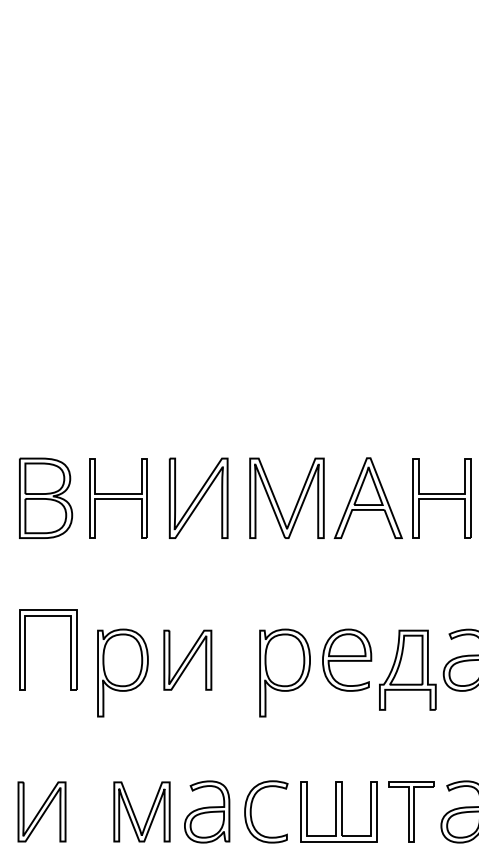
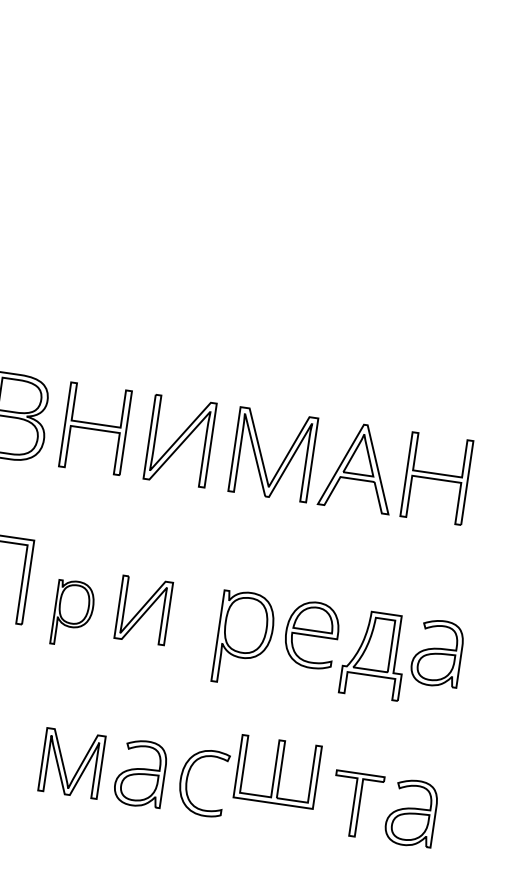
part: (122, 672) -> (72, 613), size x0.7
part: (338, 811) -> (277, 771), moved

